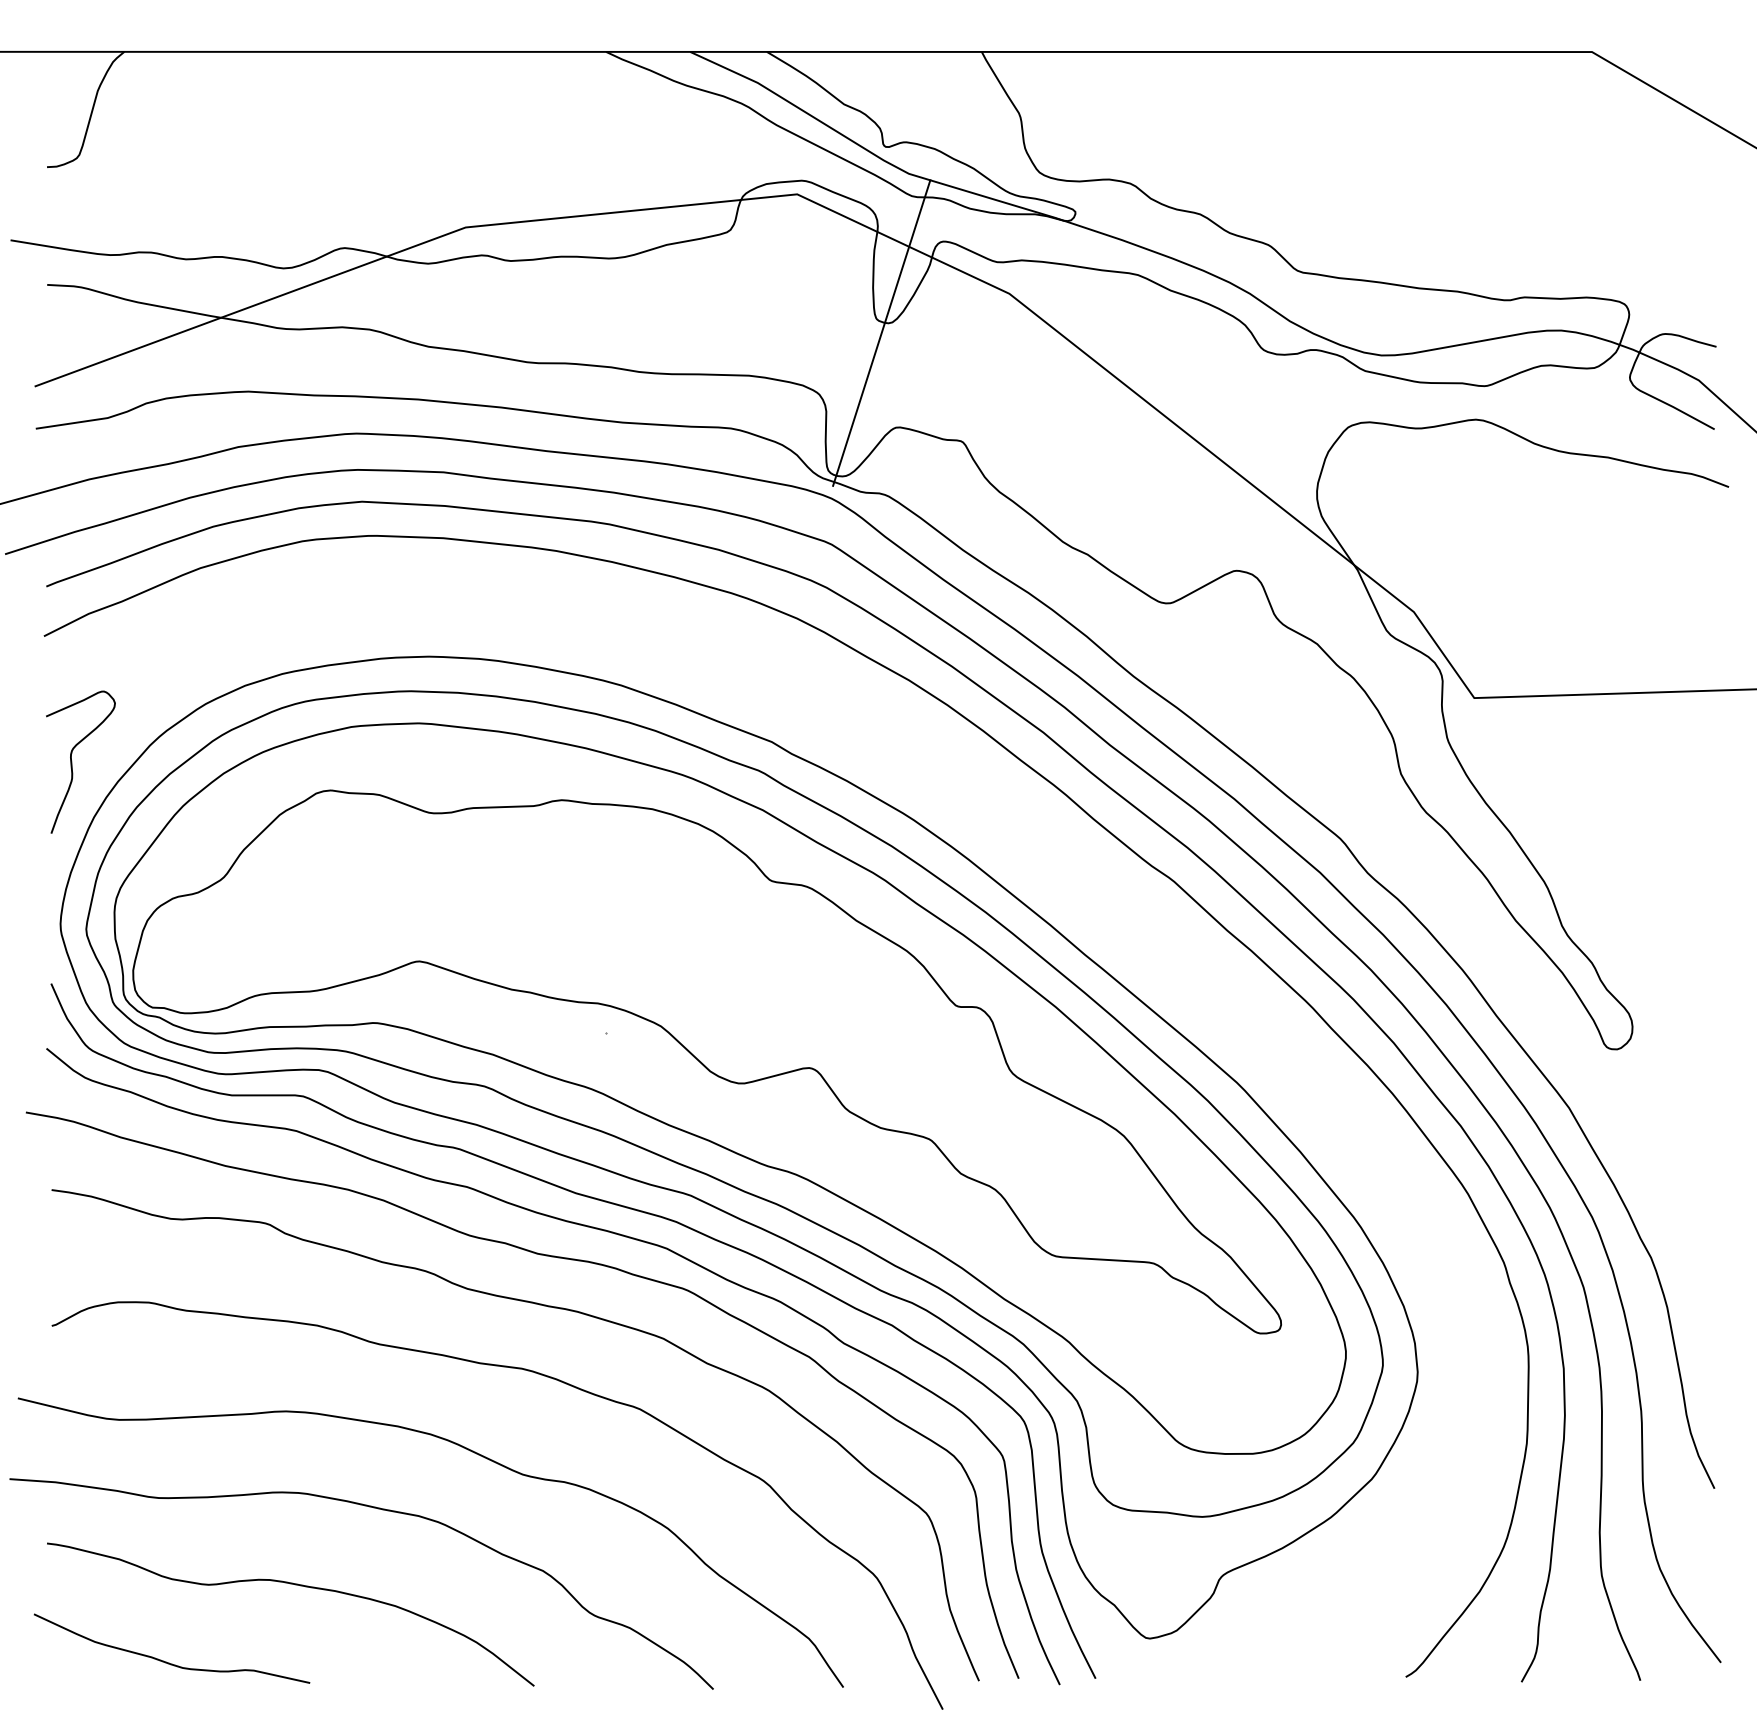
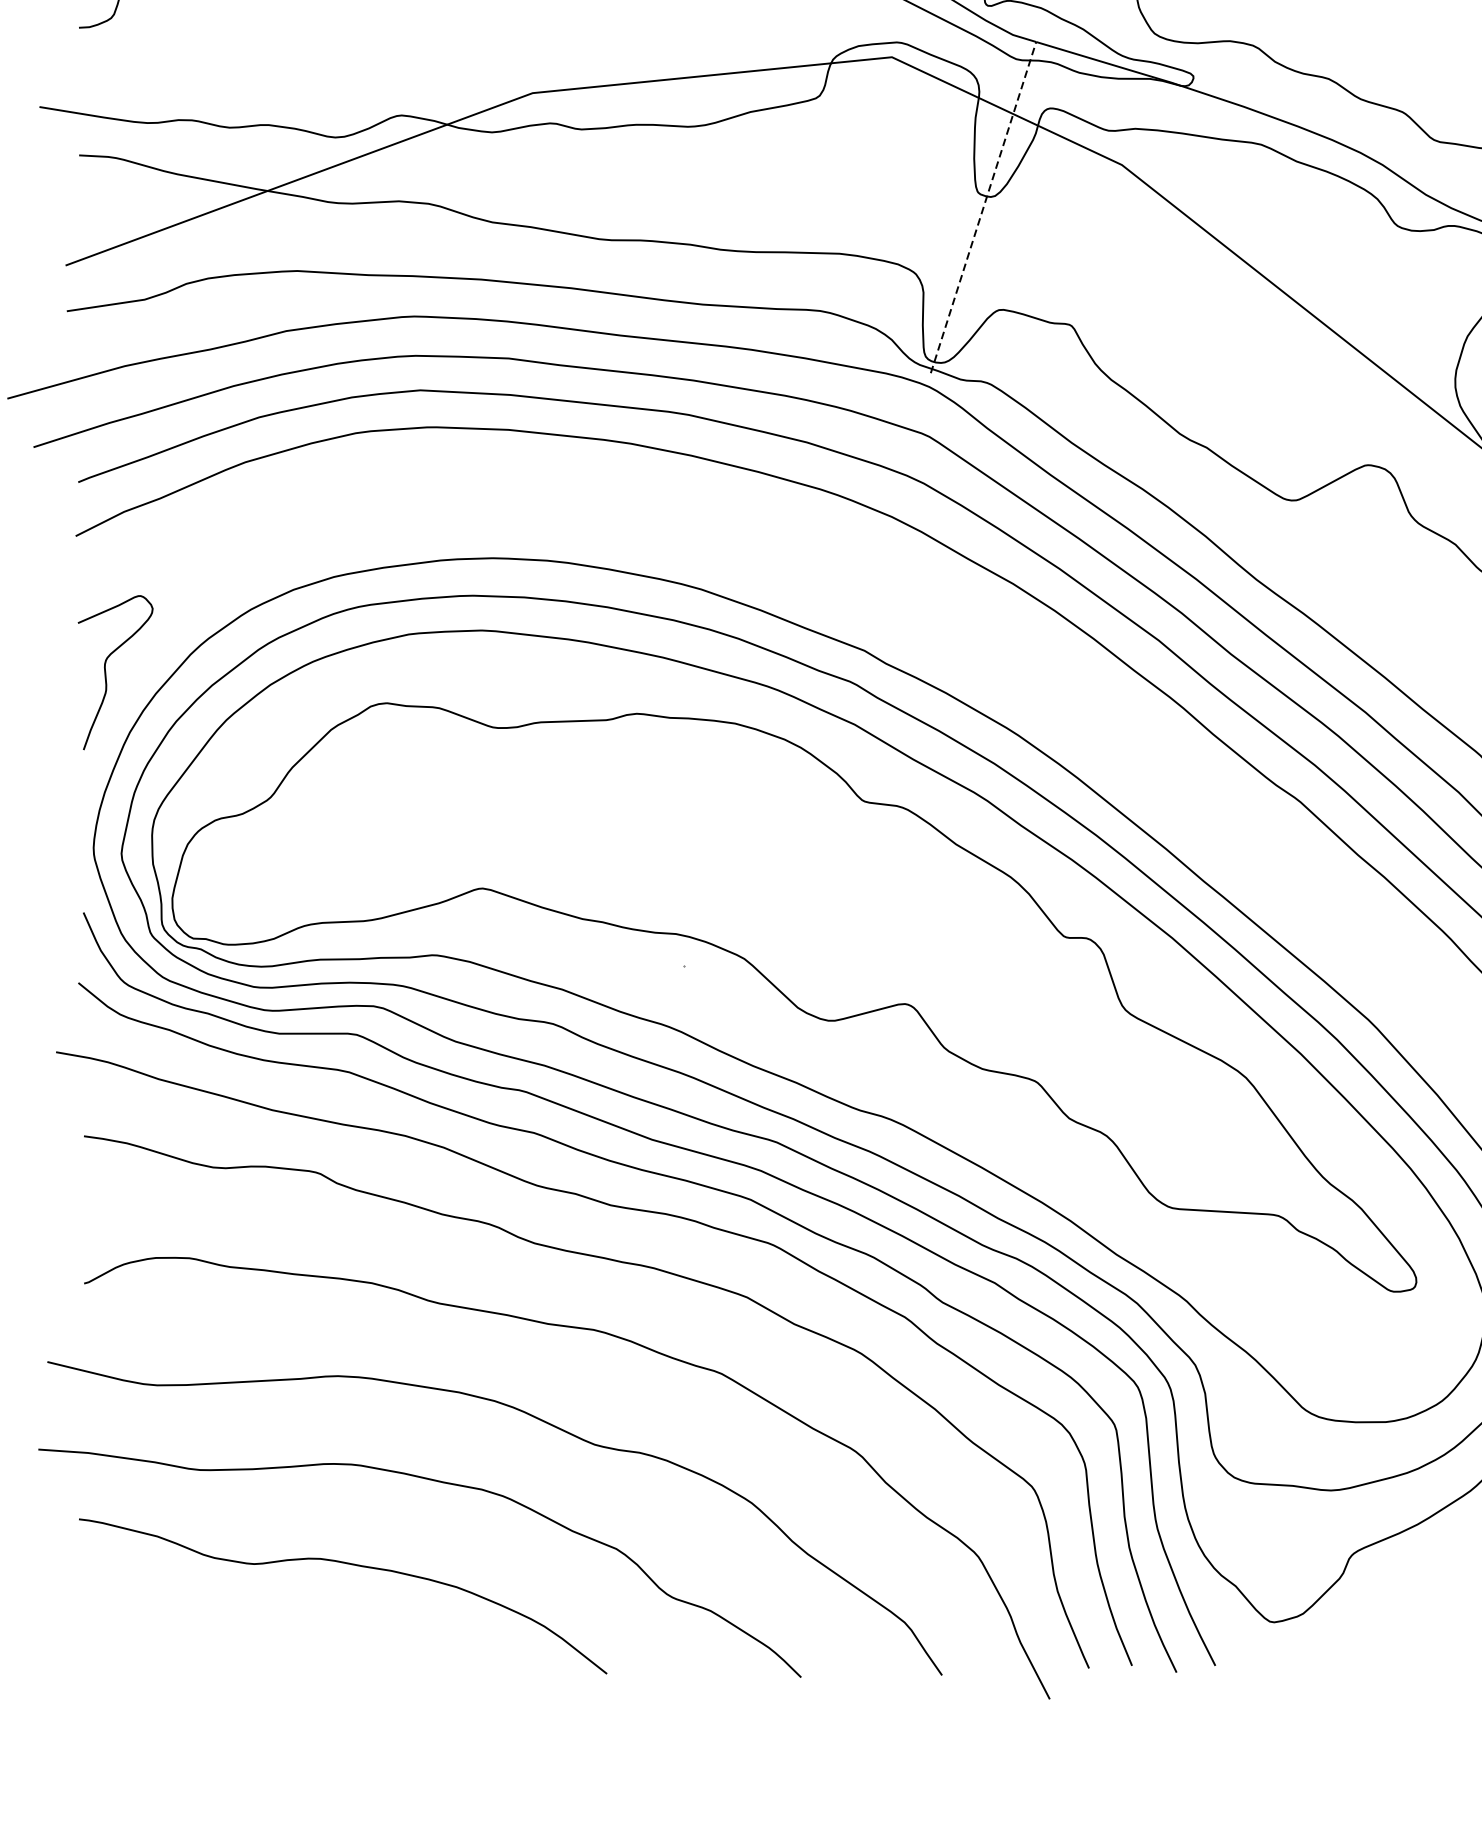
line: (881, 332) -> (983, 206), solid -> dashed
curve: (166, 1661) -> (208, 1647), removed

